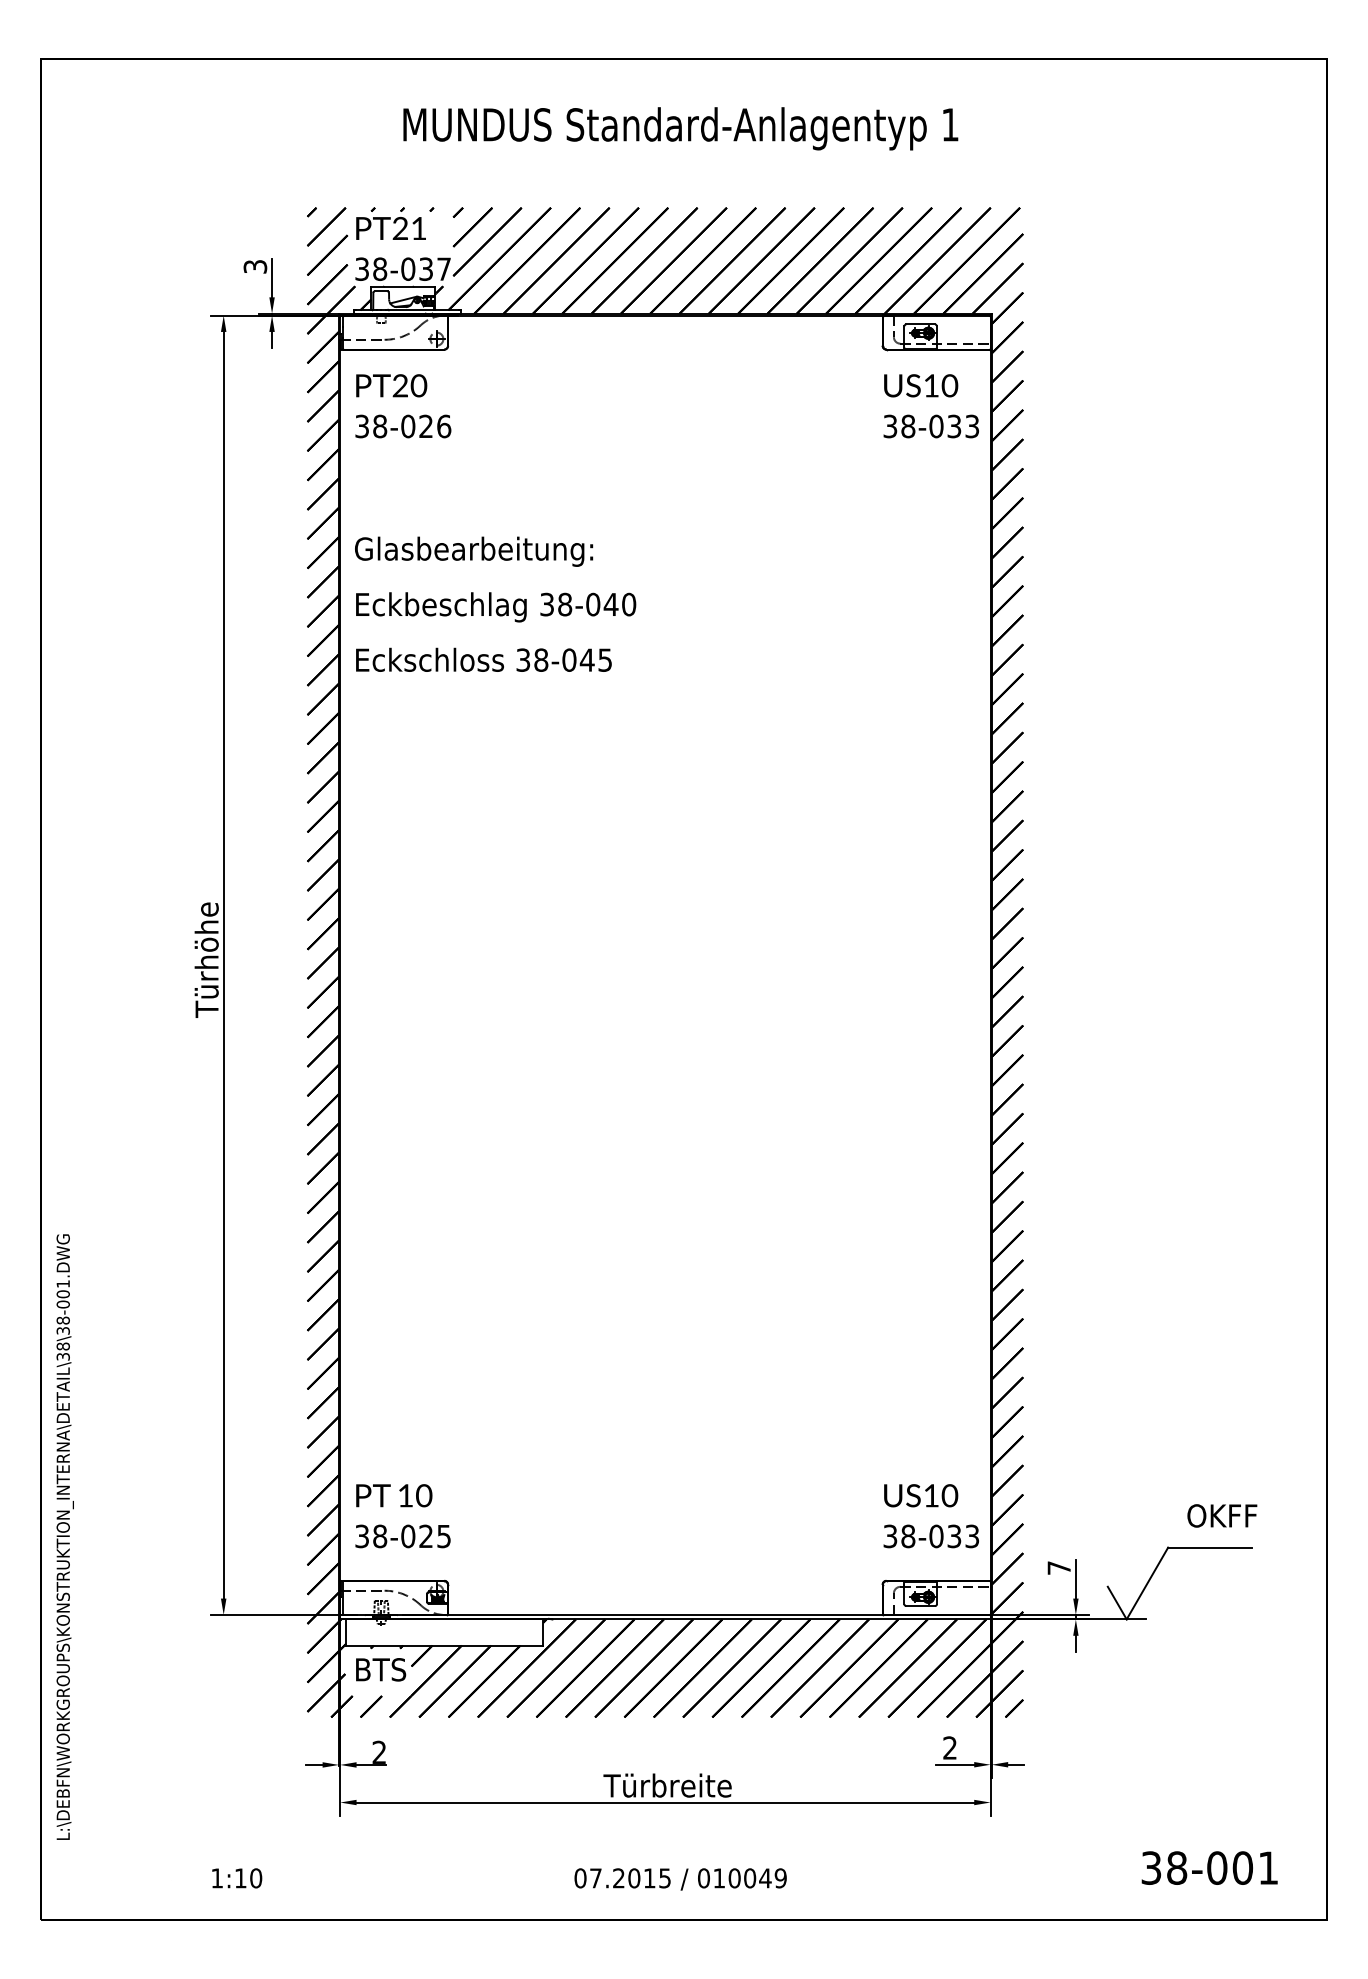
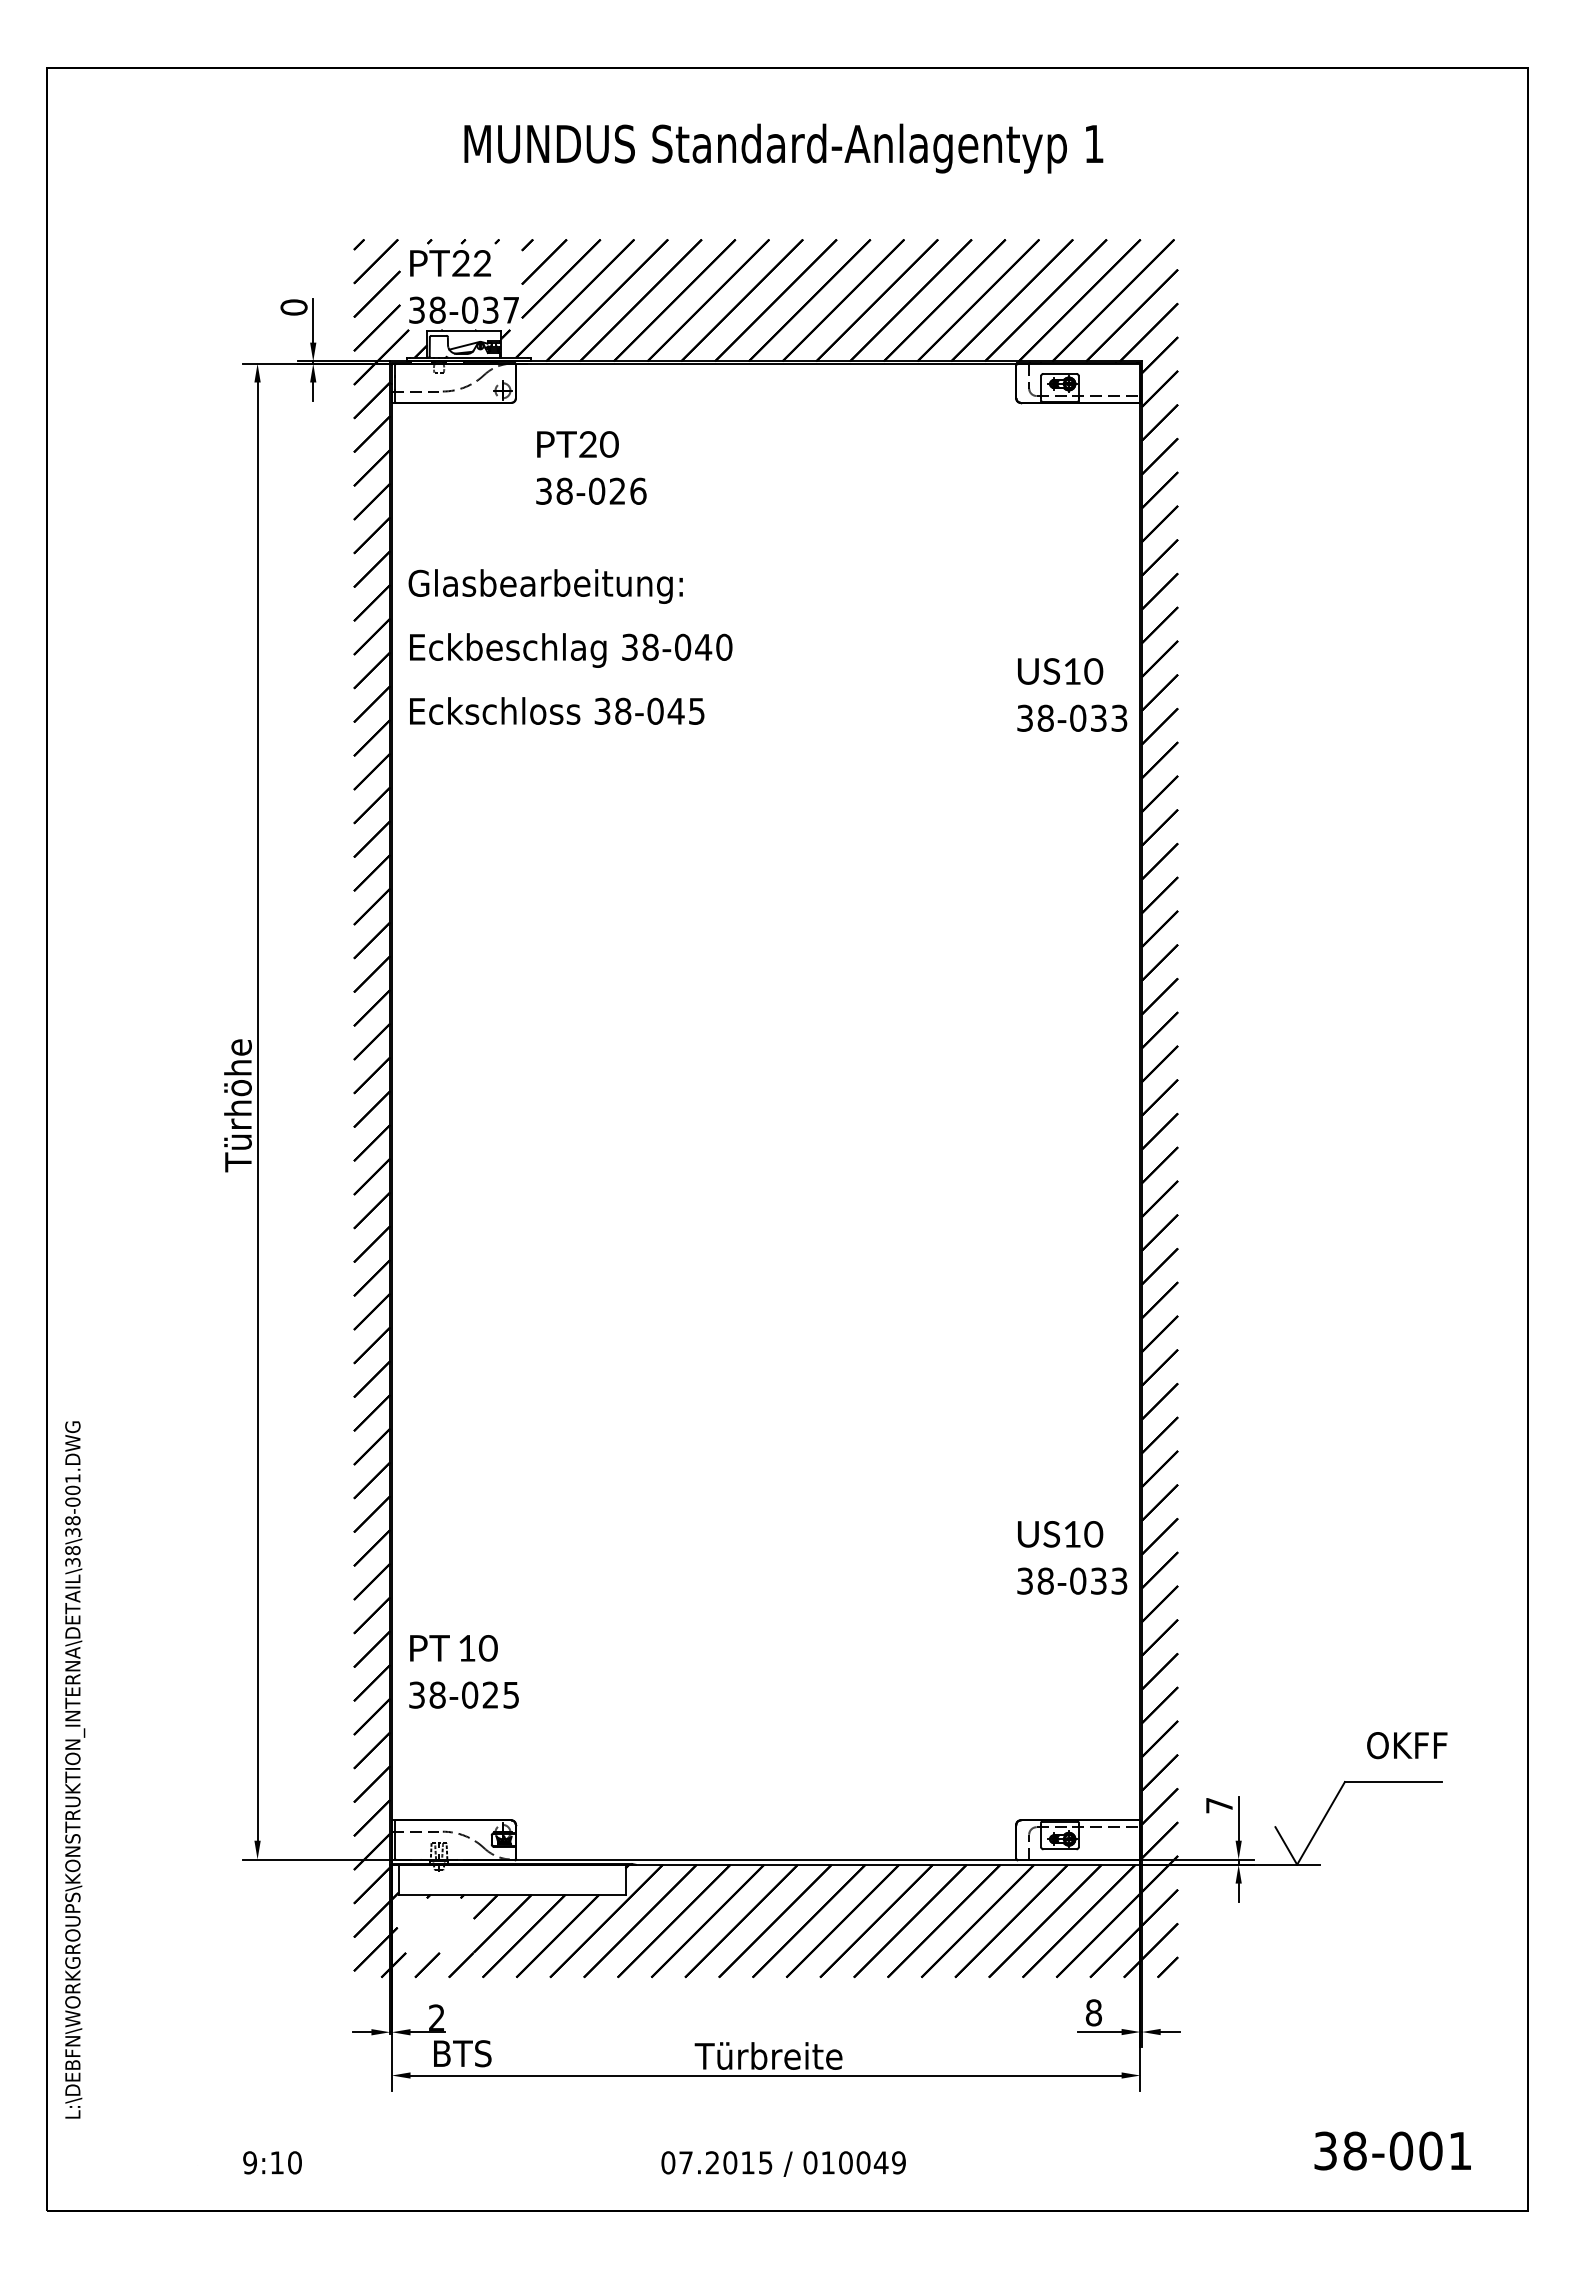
text: (418, 228) -> (481, 263), PT21 -> PT22
text: (254, 266) -> (293, 307), 3 -> 0
text: (403, 405) -> (591, 467), moved
text: (931, 405) -> (1072, 694), moved
text: (495, 603) -> (570, 646), moved
text: (402, 1515) -> (463, 1671), moved
text: (931, 1515) -> (1072, 1557), moved
text: (380, 1669) -> (462, 2053), moved
text: (949, 1747) -> (1093, 2012), 2 -> 8
text: (217, 1878) -> (250, 2162), 1:10 -> 9:10

